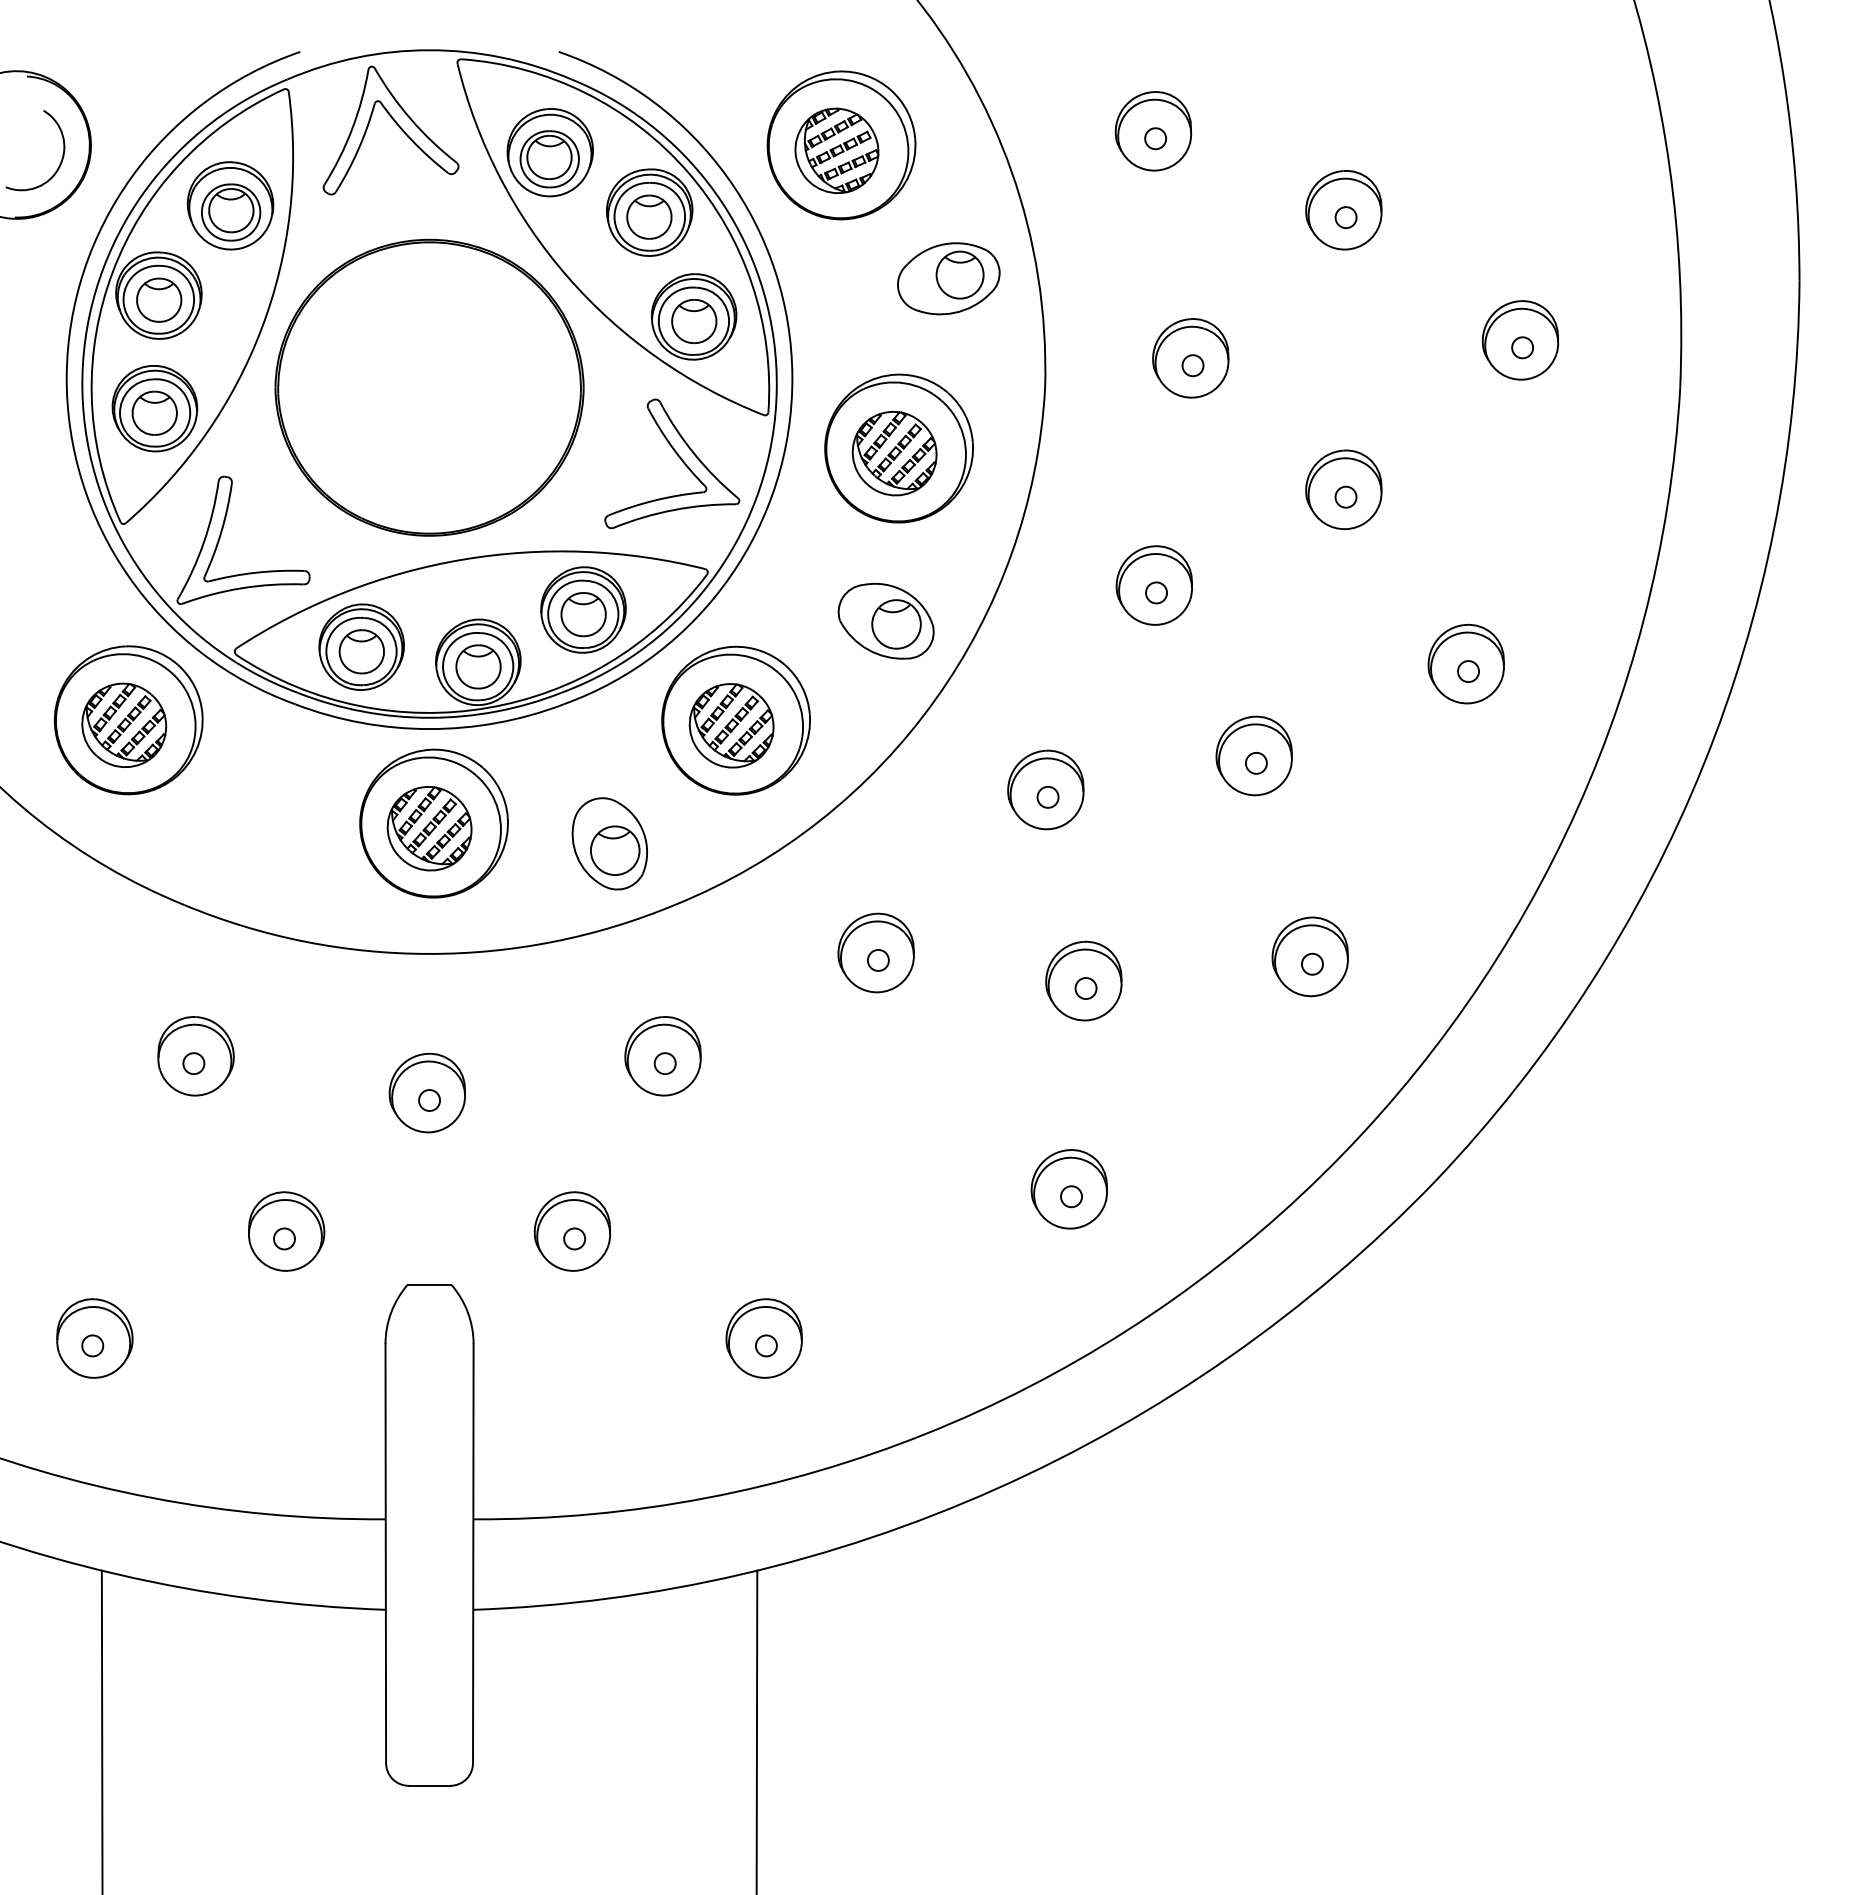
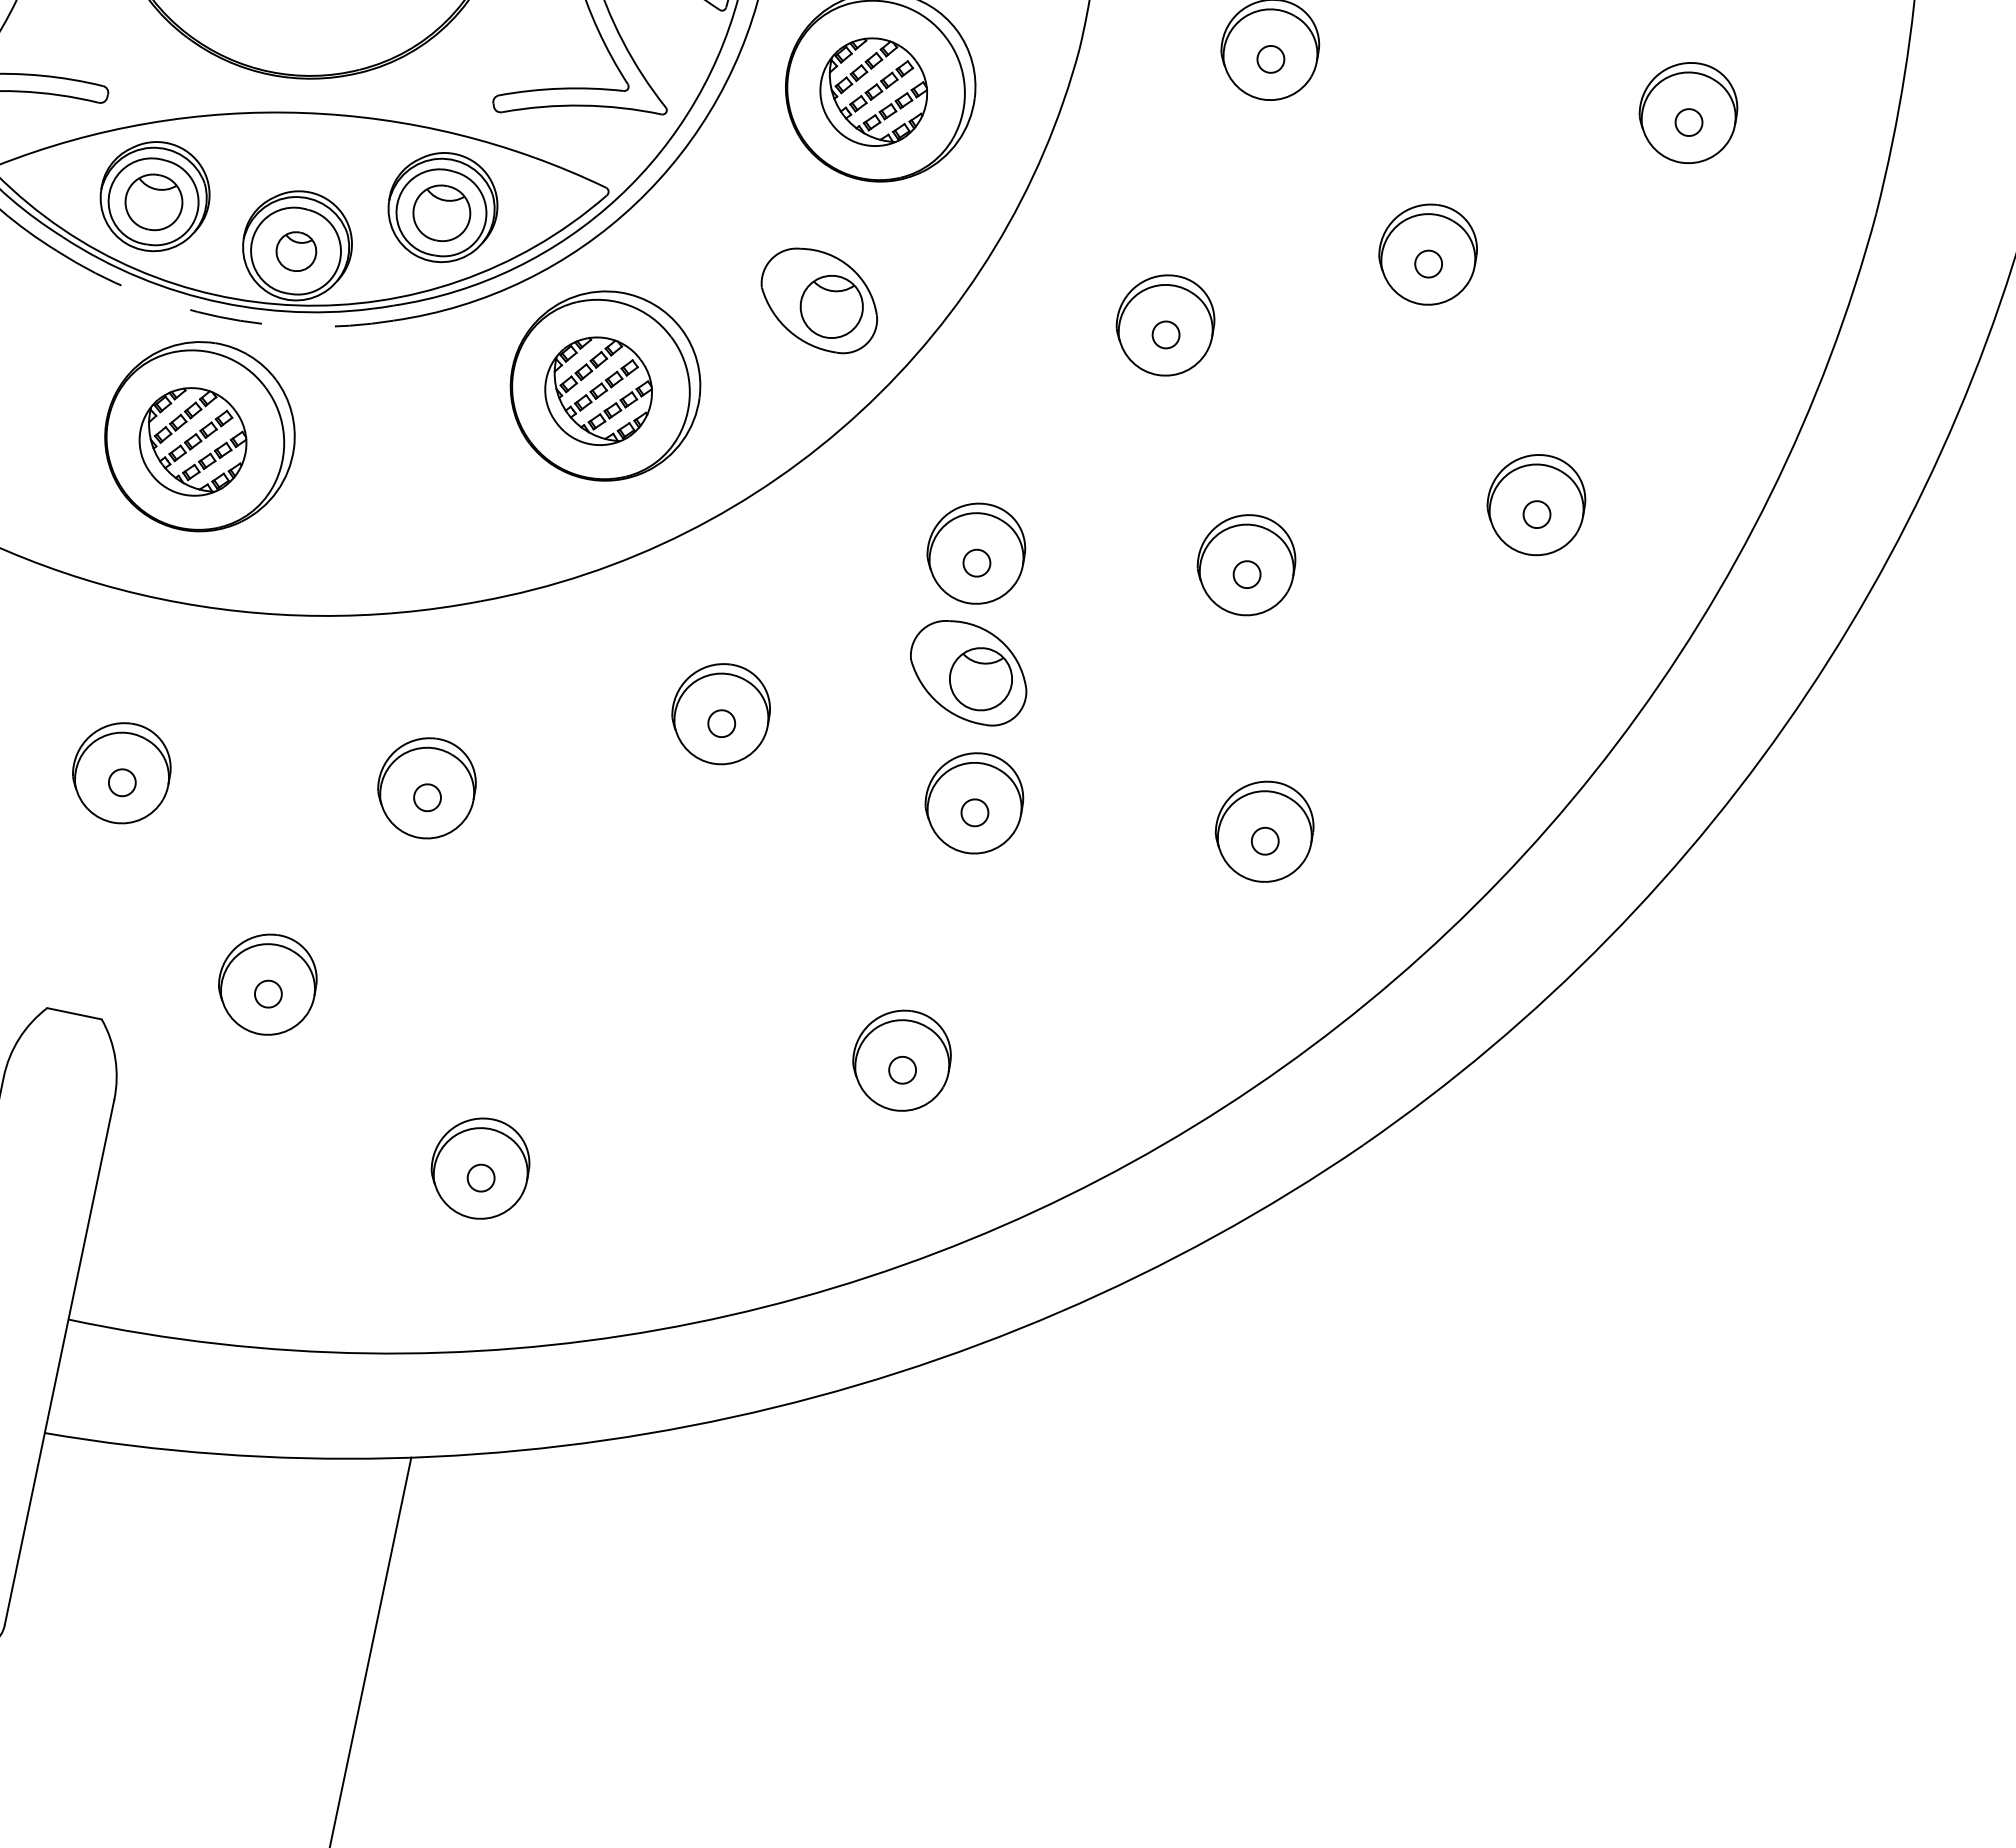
part: (478, 666) -> (296, 251), size x0.7
arc: (429, 729) -> (218, 317), solid -> dashed
part: (609, 843) -> (414, 507), removed
part: (1058, 881) -> (968, 671), added

